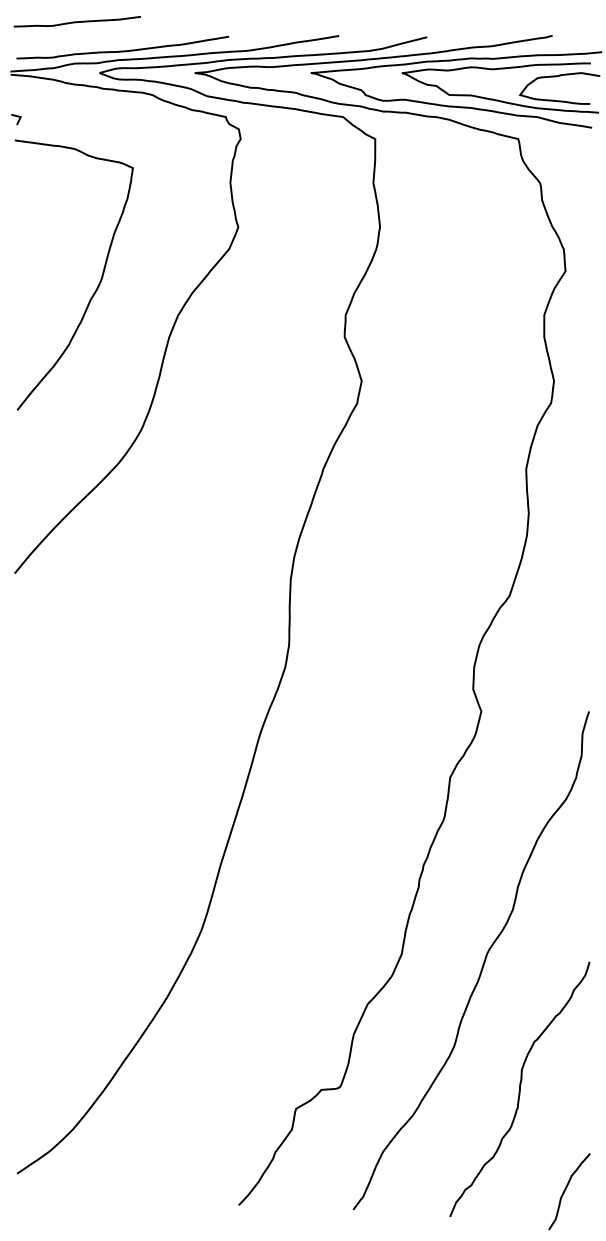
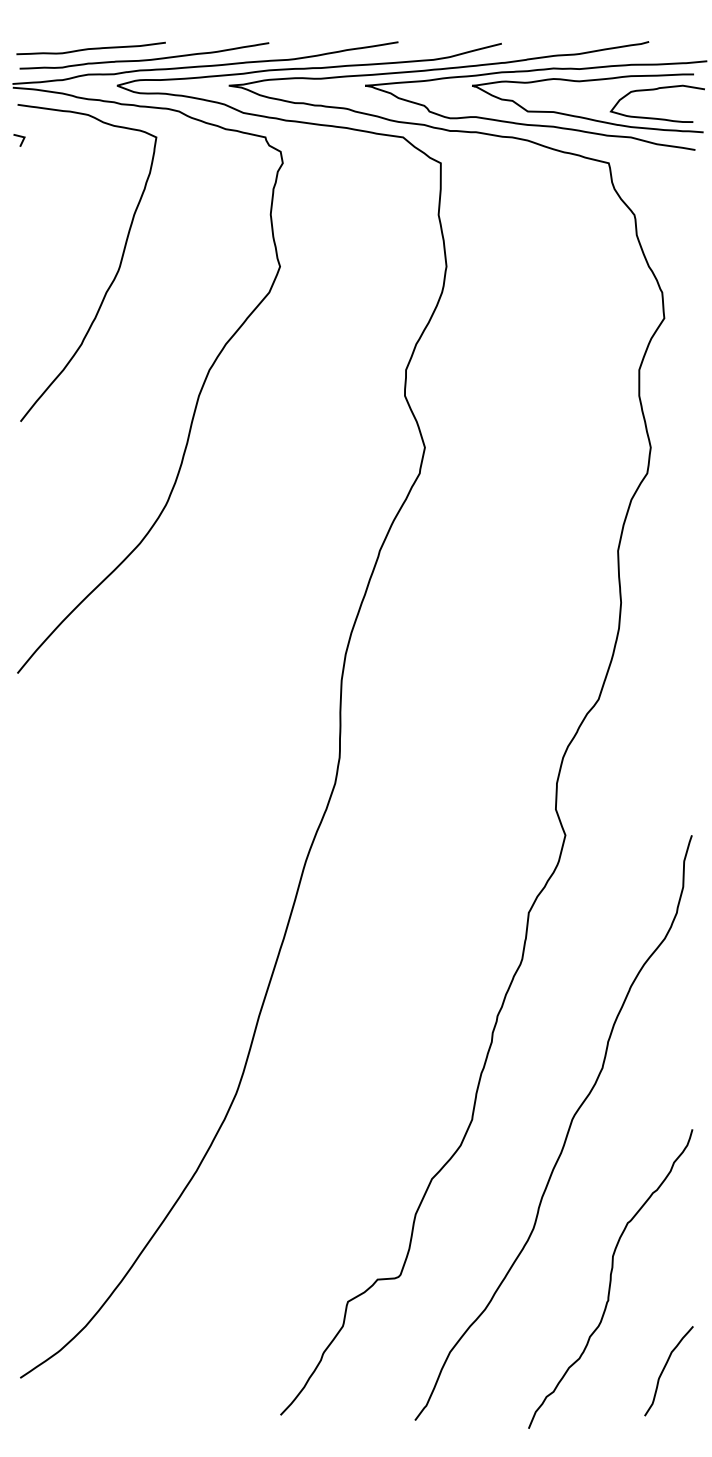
curve: (76, 21) -> (90, 48), moved
curve: (97, 286) -> (114, 276), moved
curve: (565, 1190) -> (664, 1369), moved

